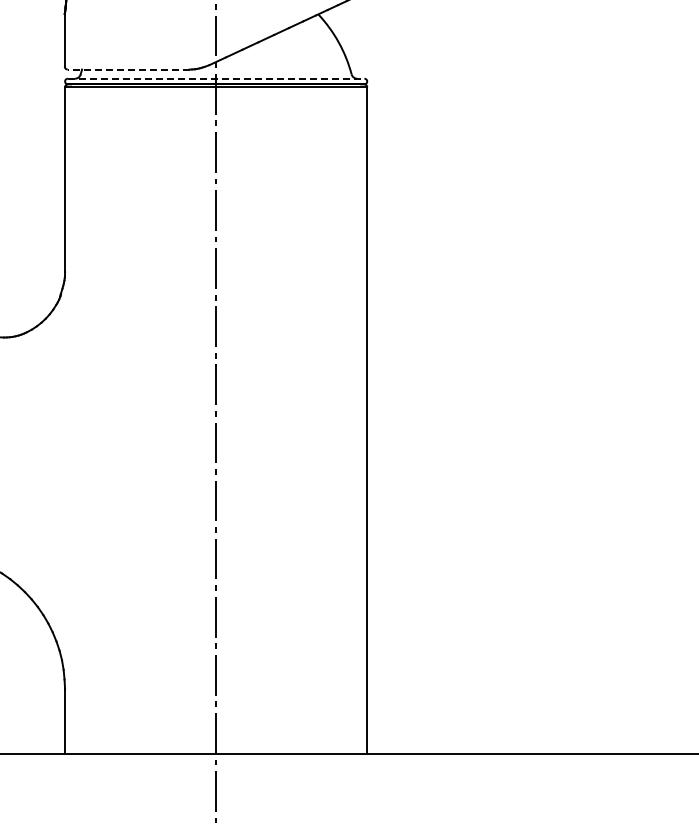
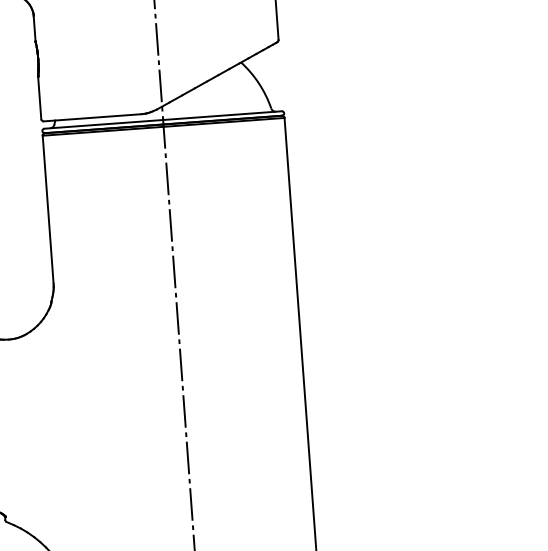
line: (128, 69) -> (92, 117), dashed -> solid
line: (216, 78) -> (163, 119), dashed -> solid

